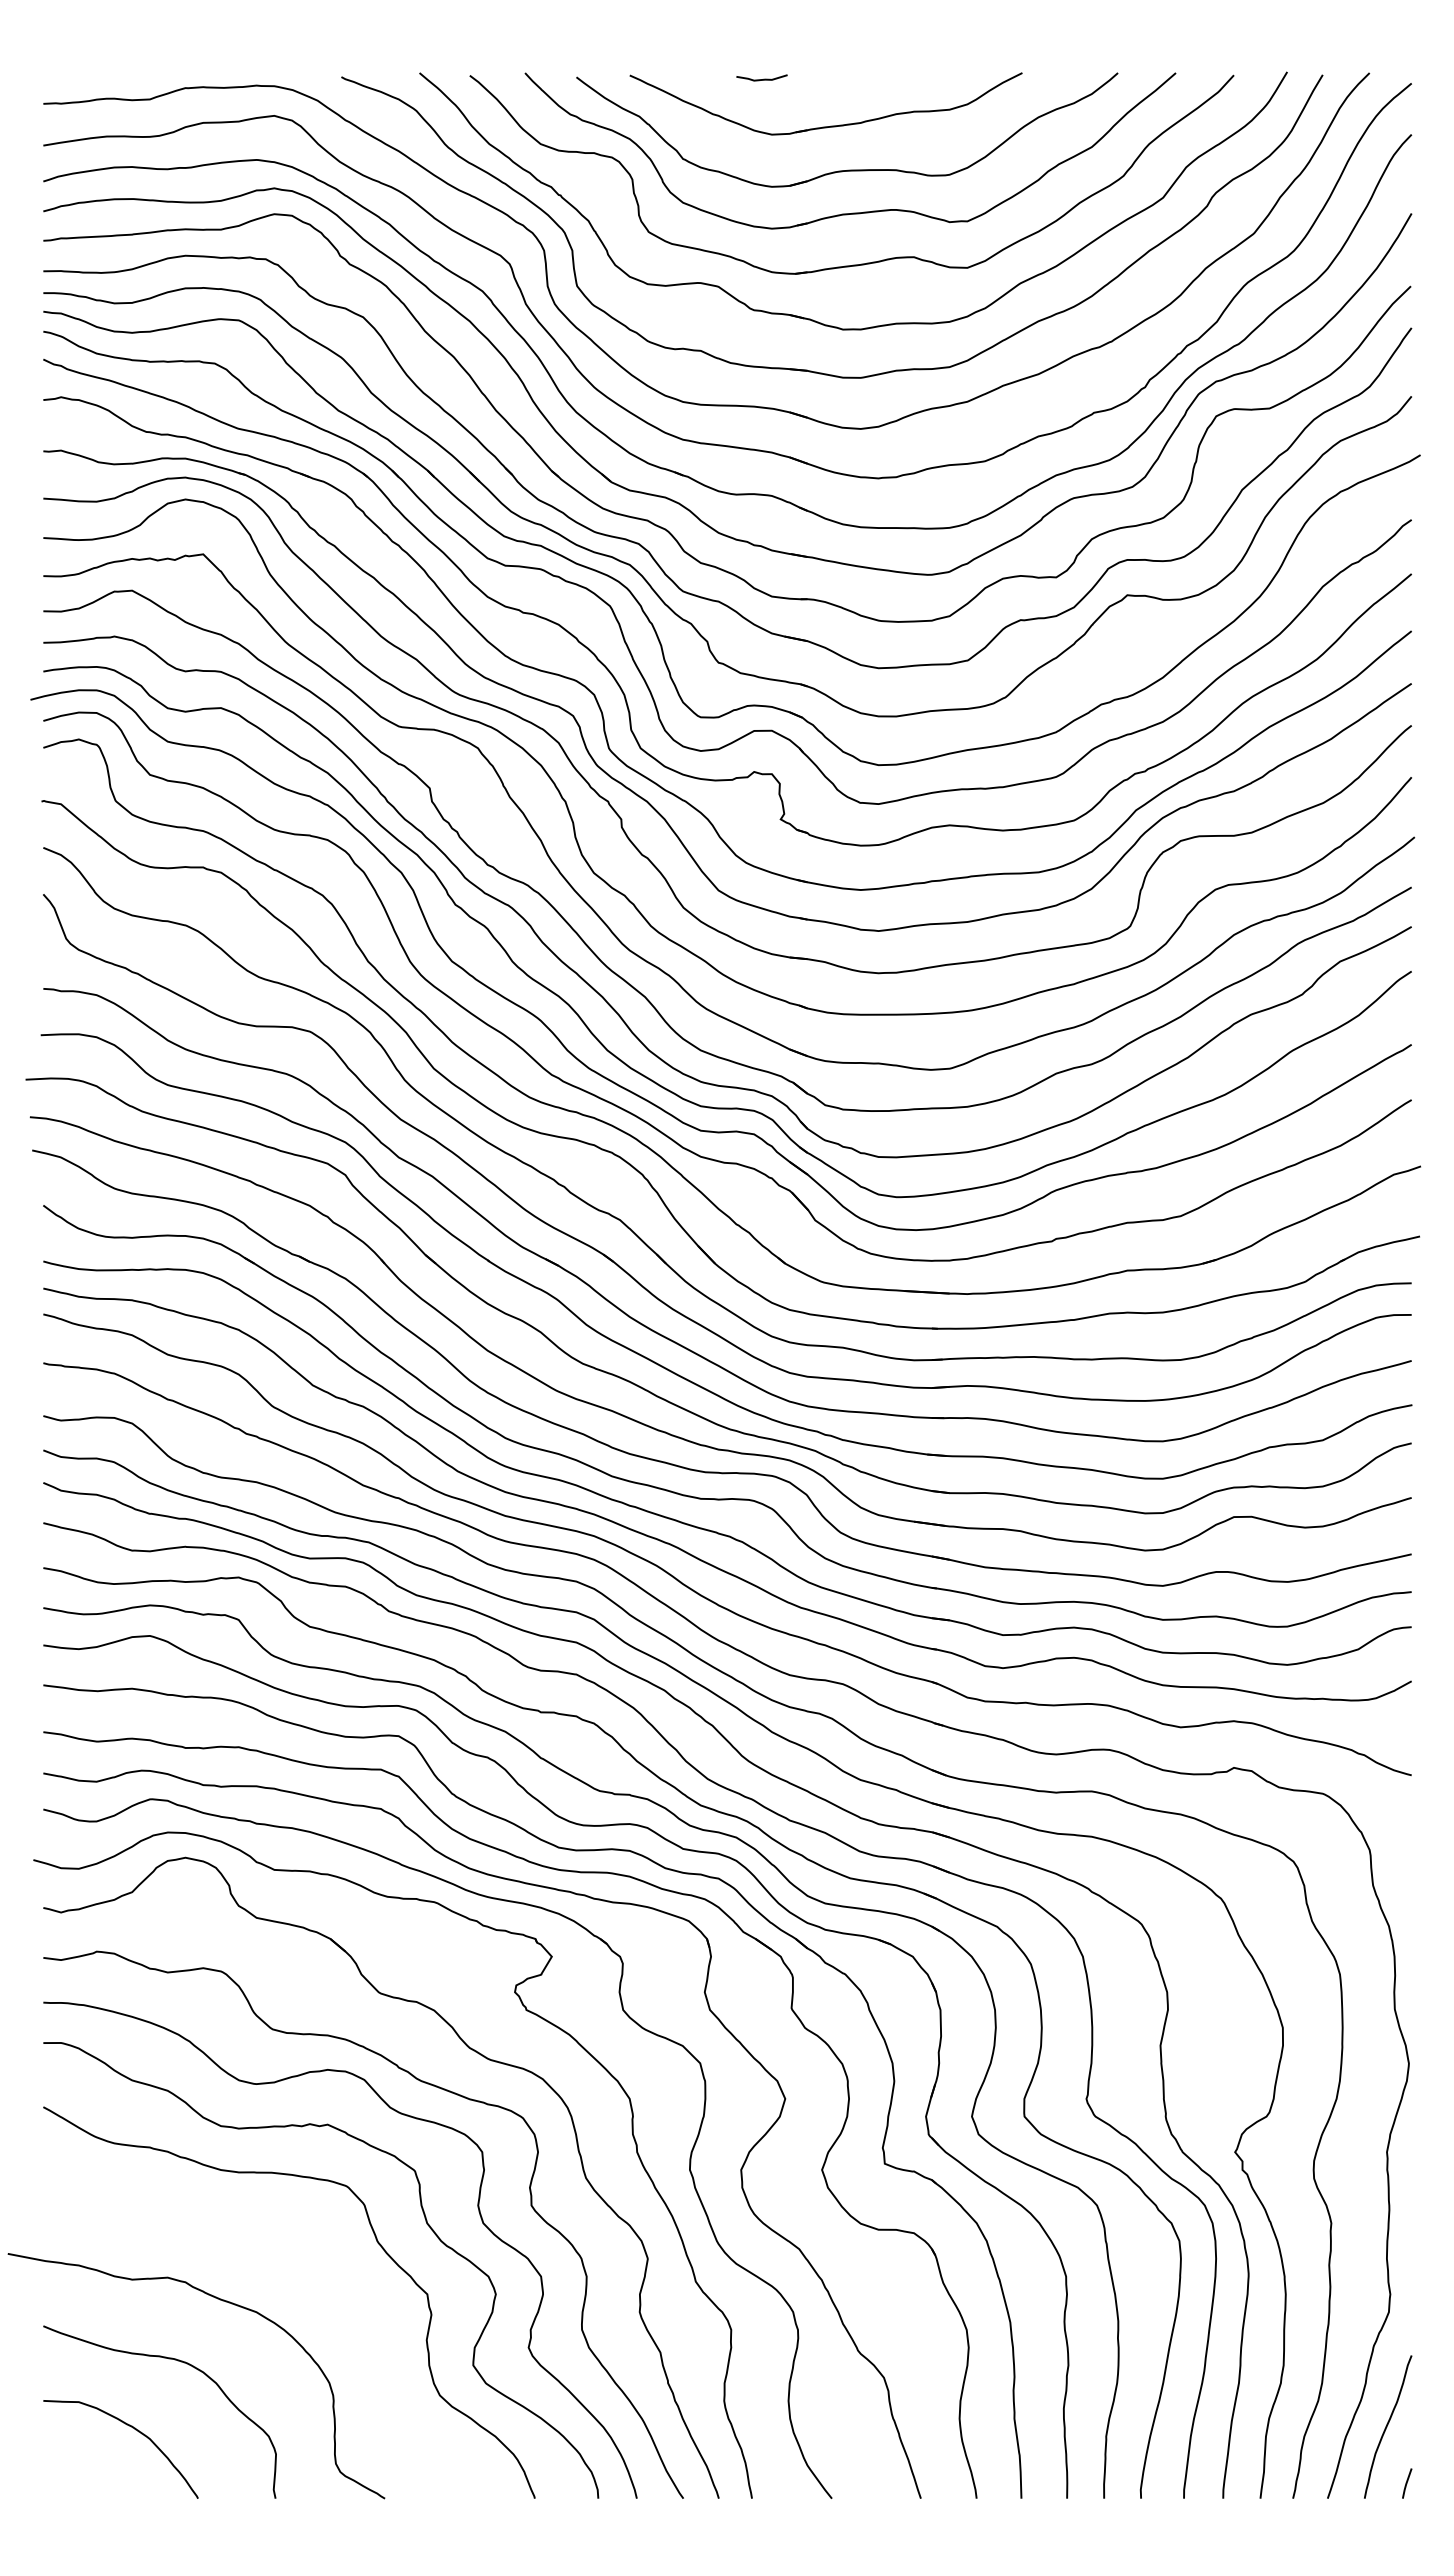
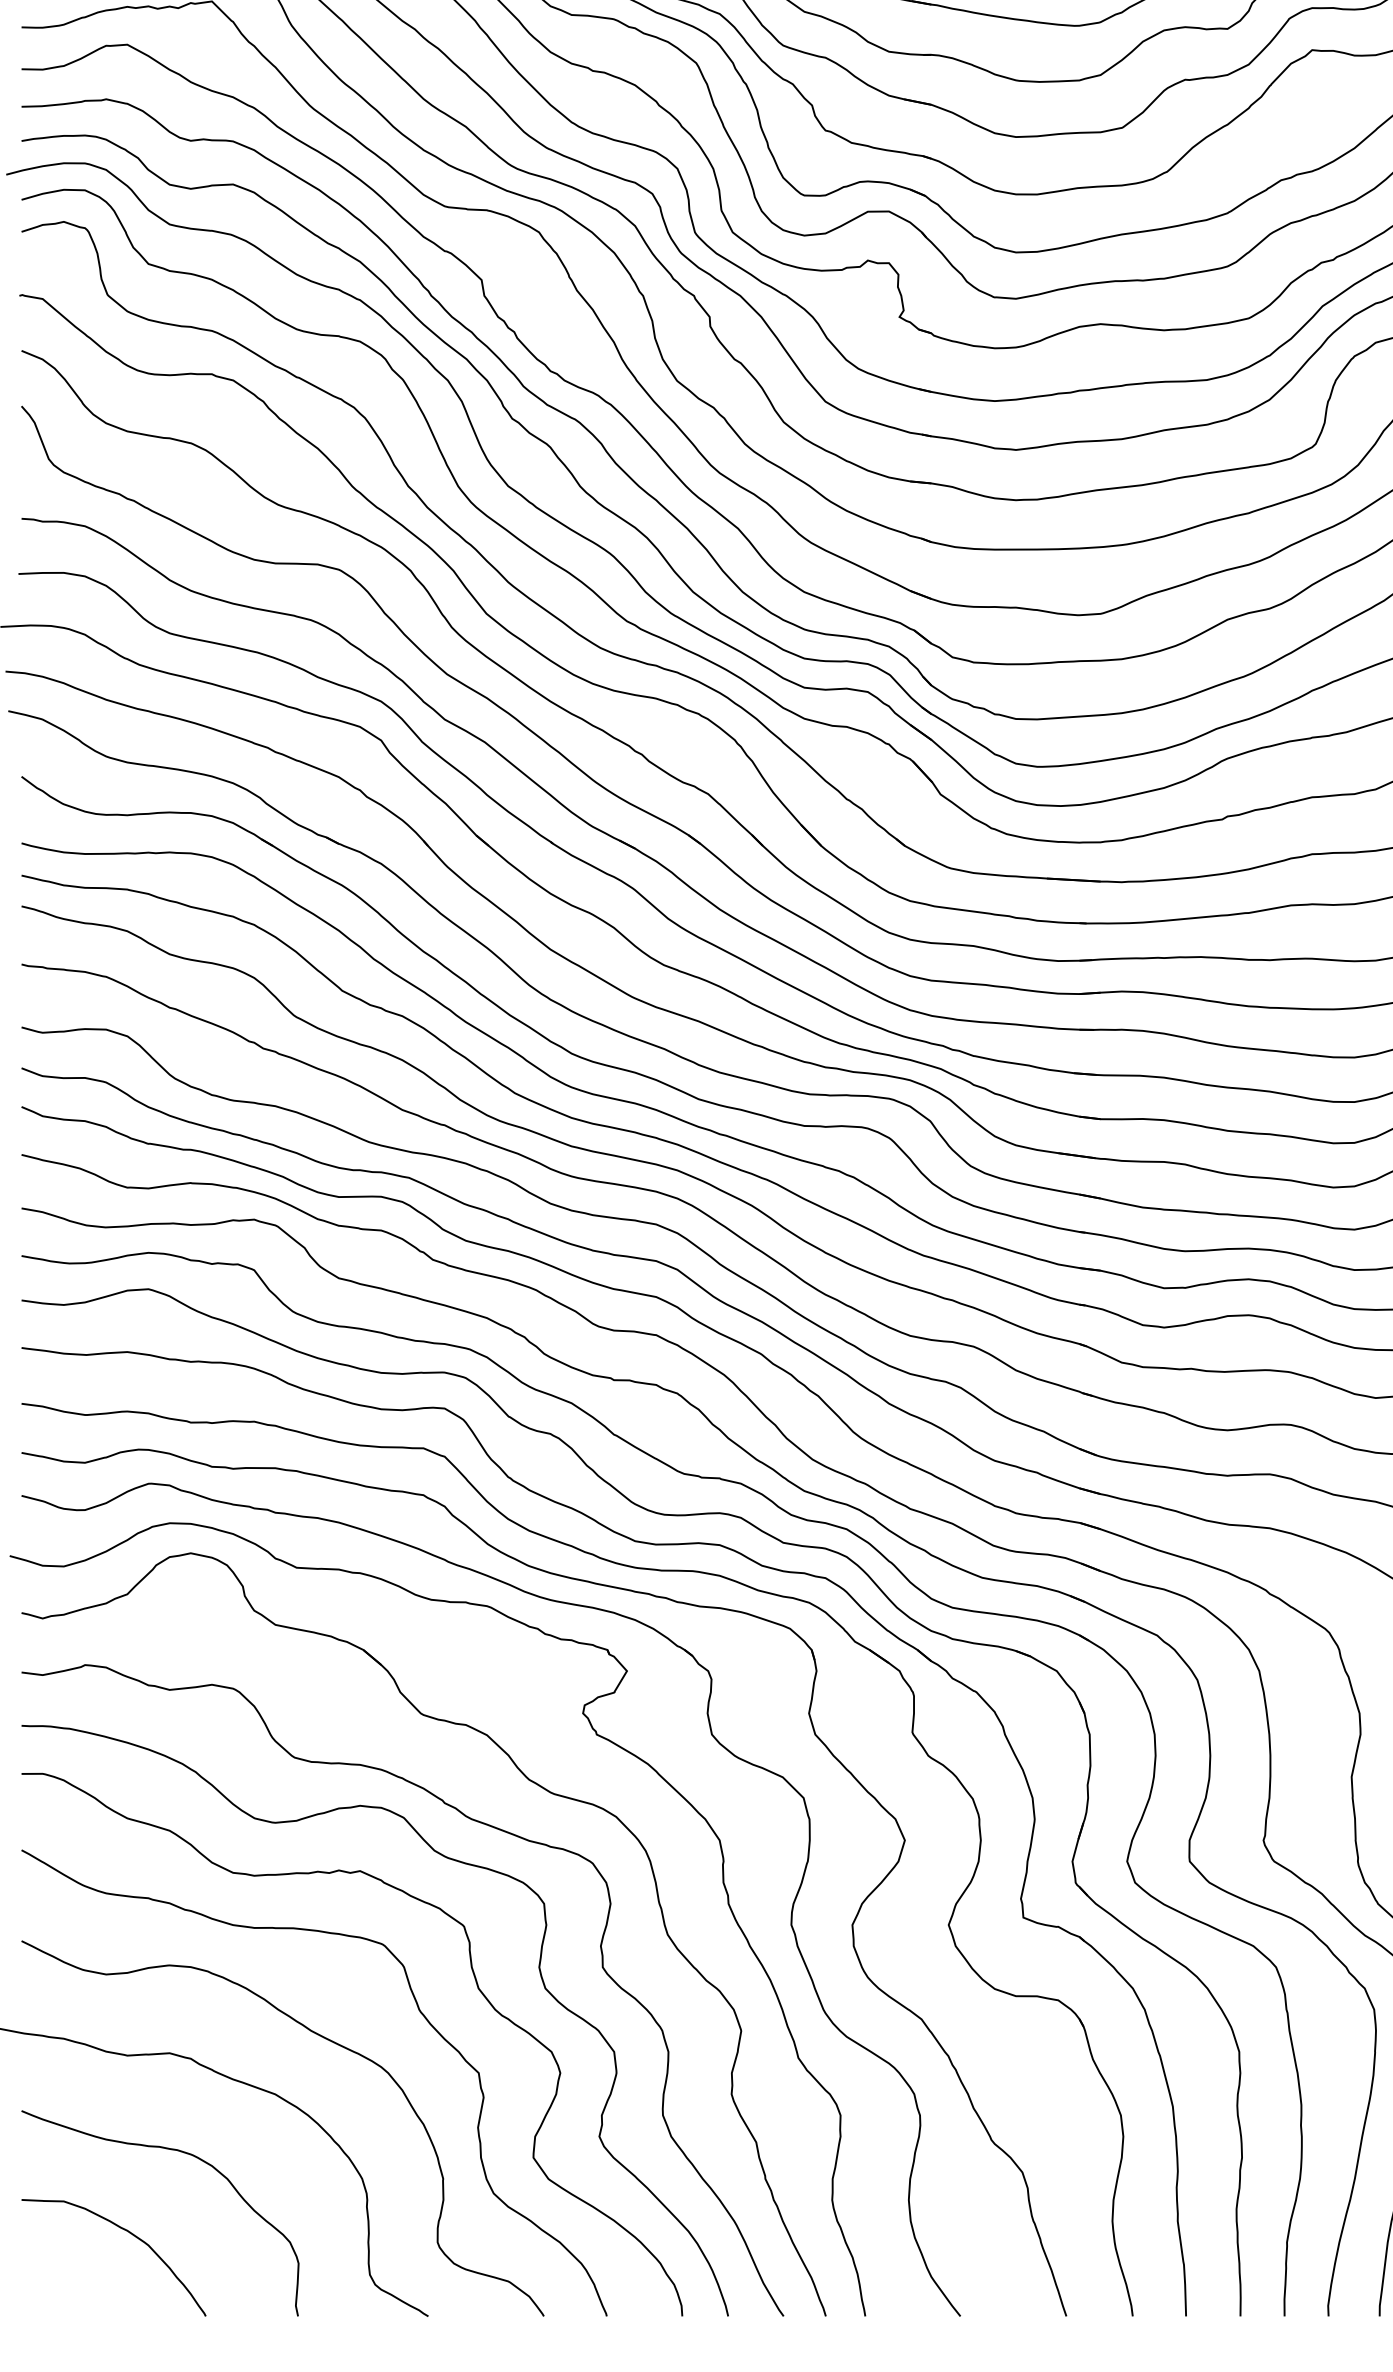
curve: (299, 2266) -> (326, 2039), added

